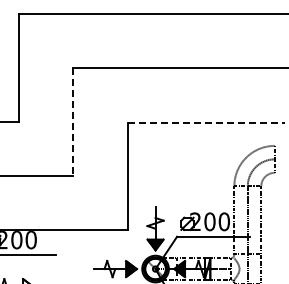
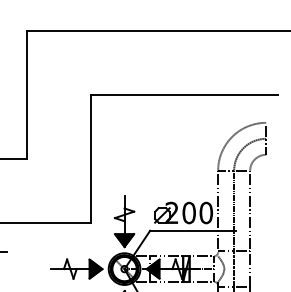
line: (73, 122) -> (27, 95), dashed -> solid
line: (206, 122) -> (185, 95), dashed -> solid

